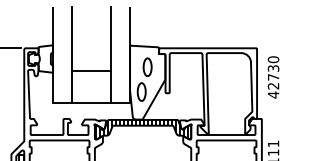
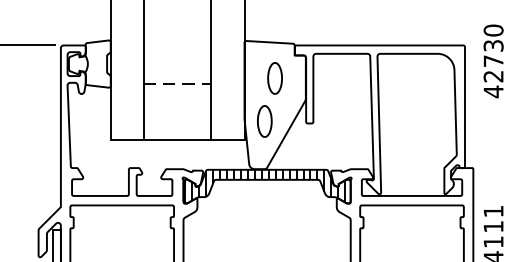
line: (92, 70) -> (179, 83), solid -> dashed
text: (273, 77) -> (493, 61), moved

